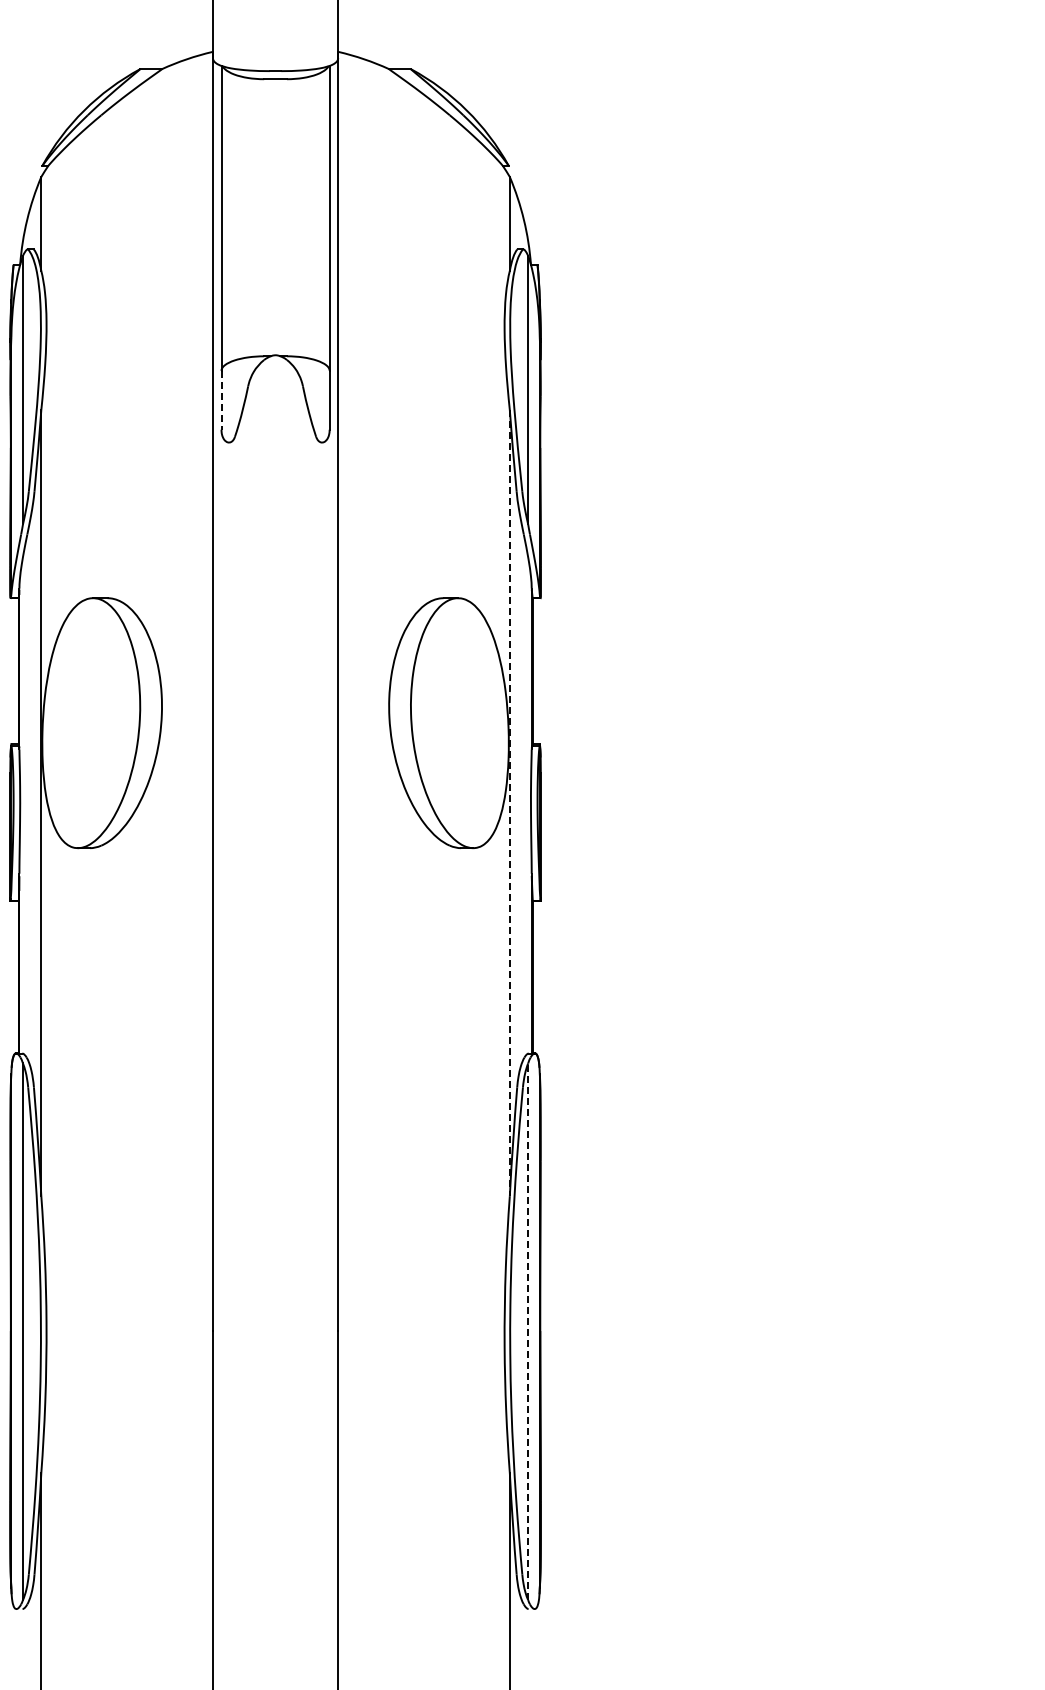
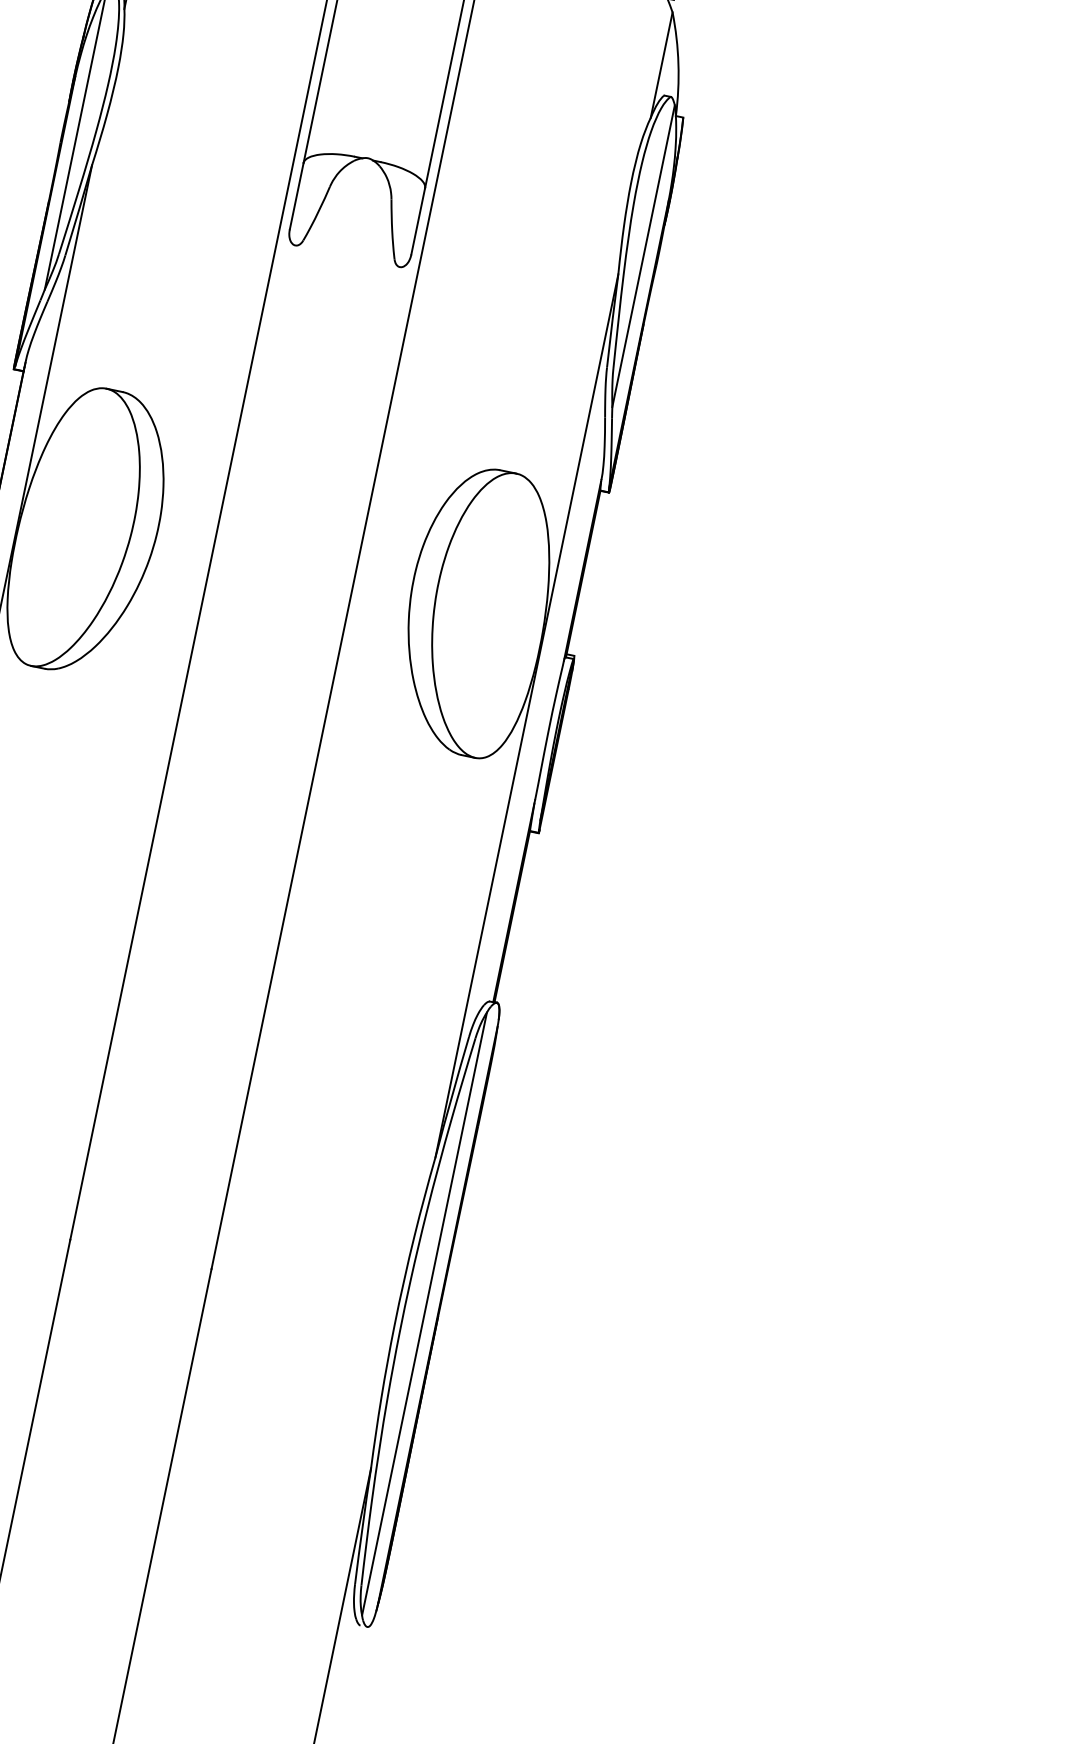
line: (221, 400) -> (296, 196), dashed -> solid
line: (509, 803) -> (526, 716), dashed -> solid
line: (528, 1331) -> (424, 1313), dashed -> solid

